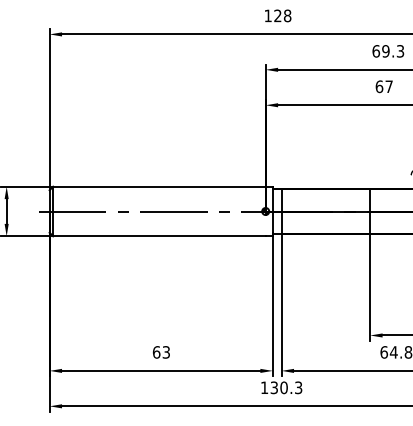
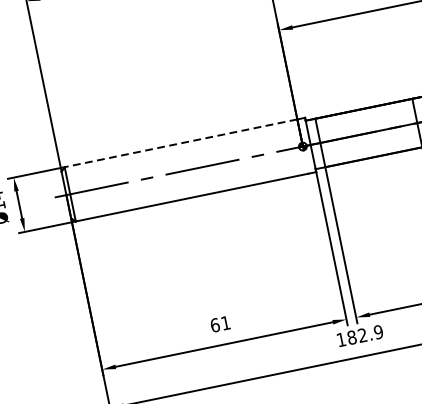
line: (158, 186) -> (179, 143), solid -> dashed
text: (165, 352) -> (224, 323), 63 -> 61
text: (286, 387) -> (365, 334), 130.3 -> 182.9

